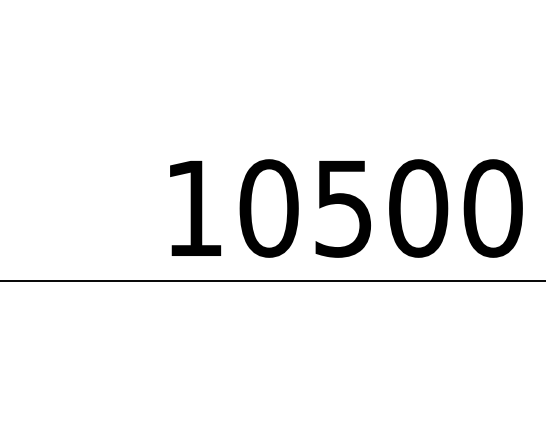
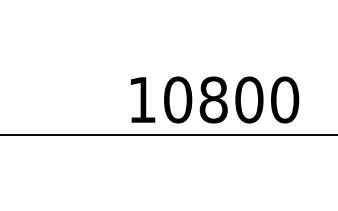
text: (343, 207) -> (213, 99), 10500 -> 10800

